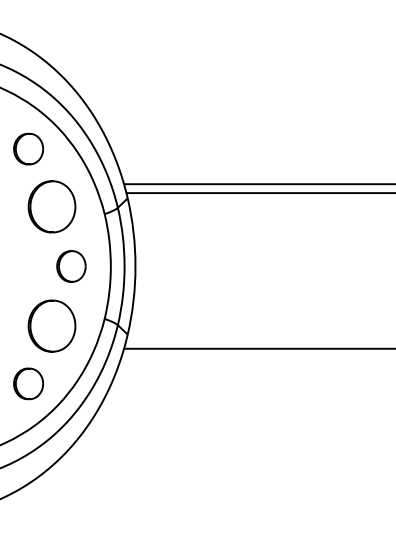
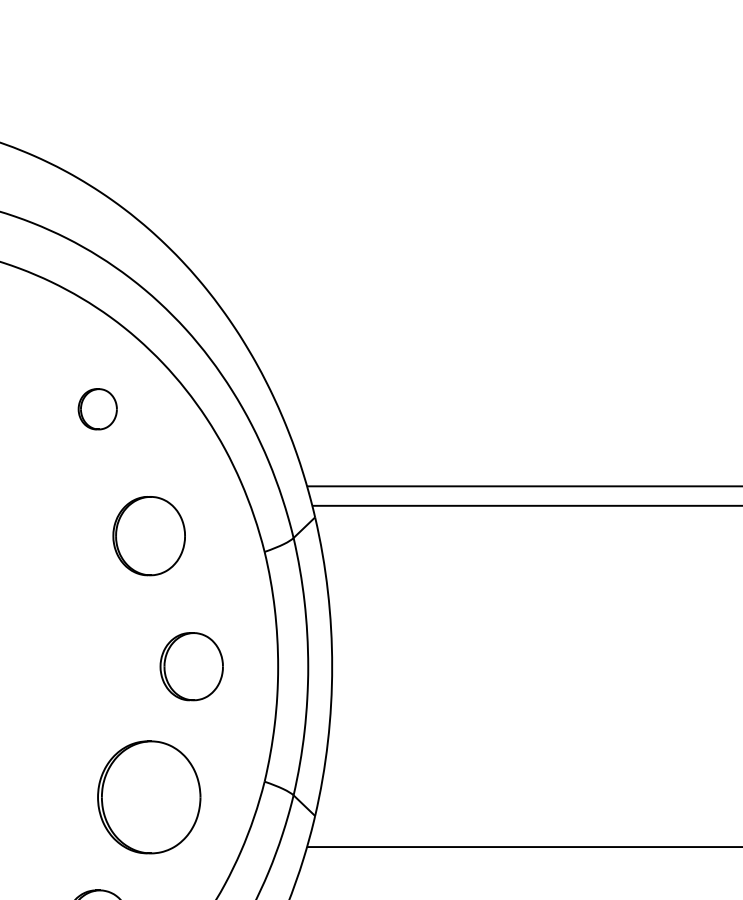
part: (28, 148) -> (97, 408), size x0.6
part: (51, 206) -> (148, 535), size x0.7

